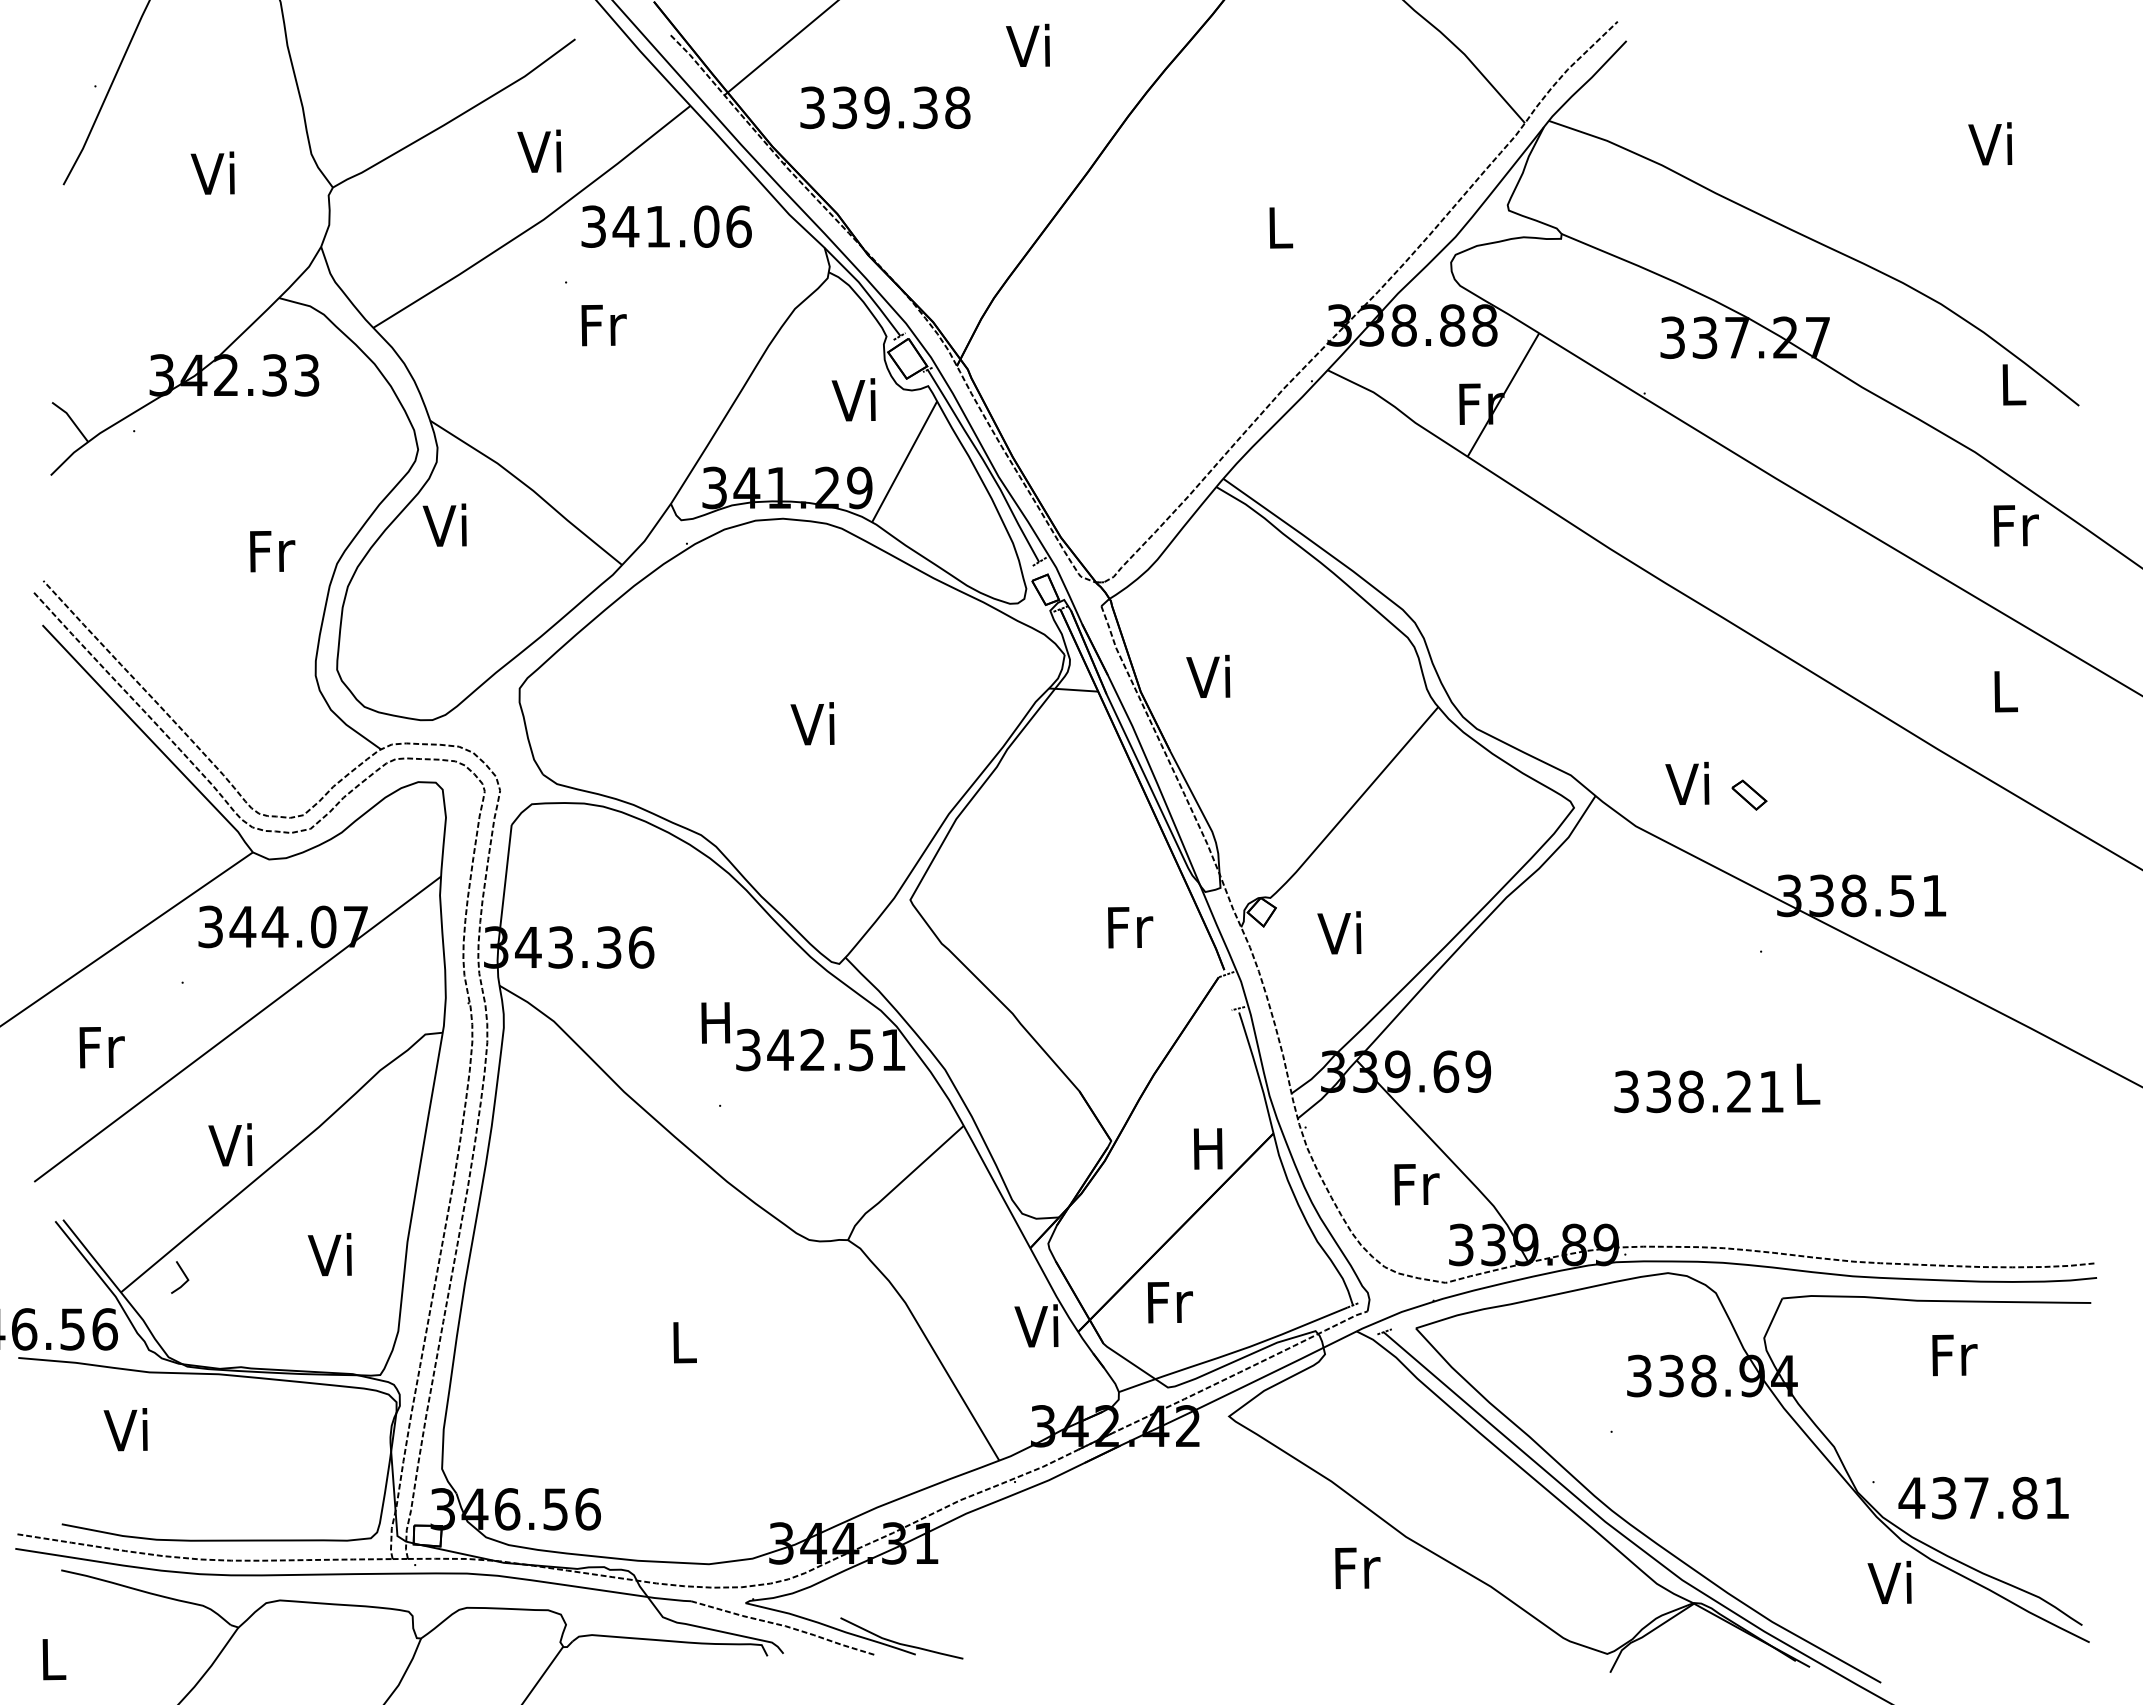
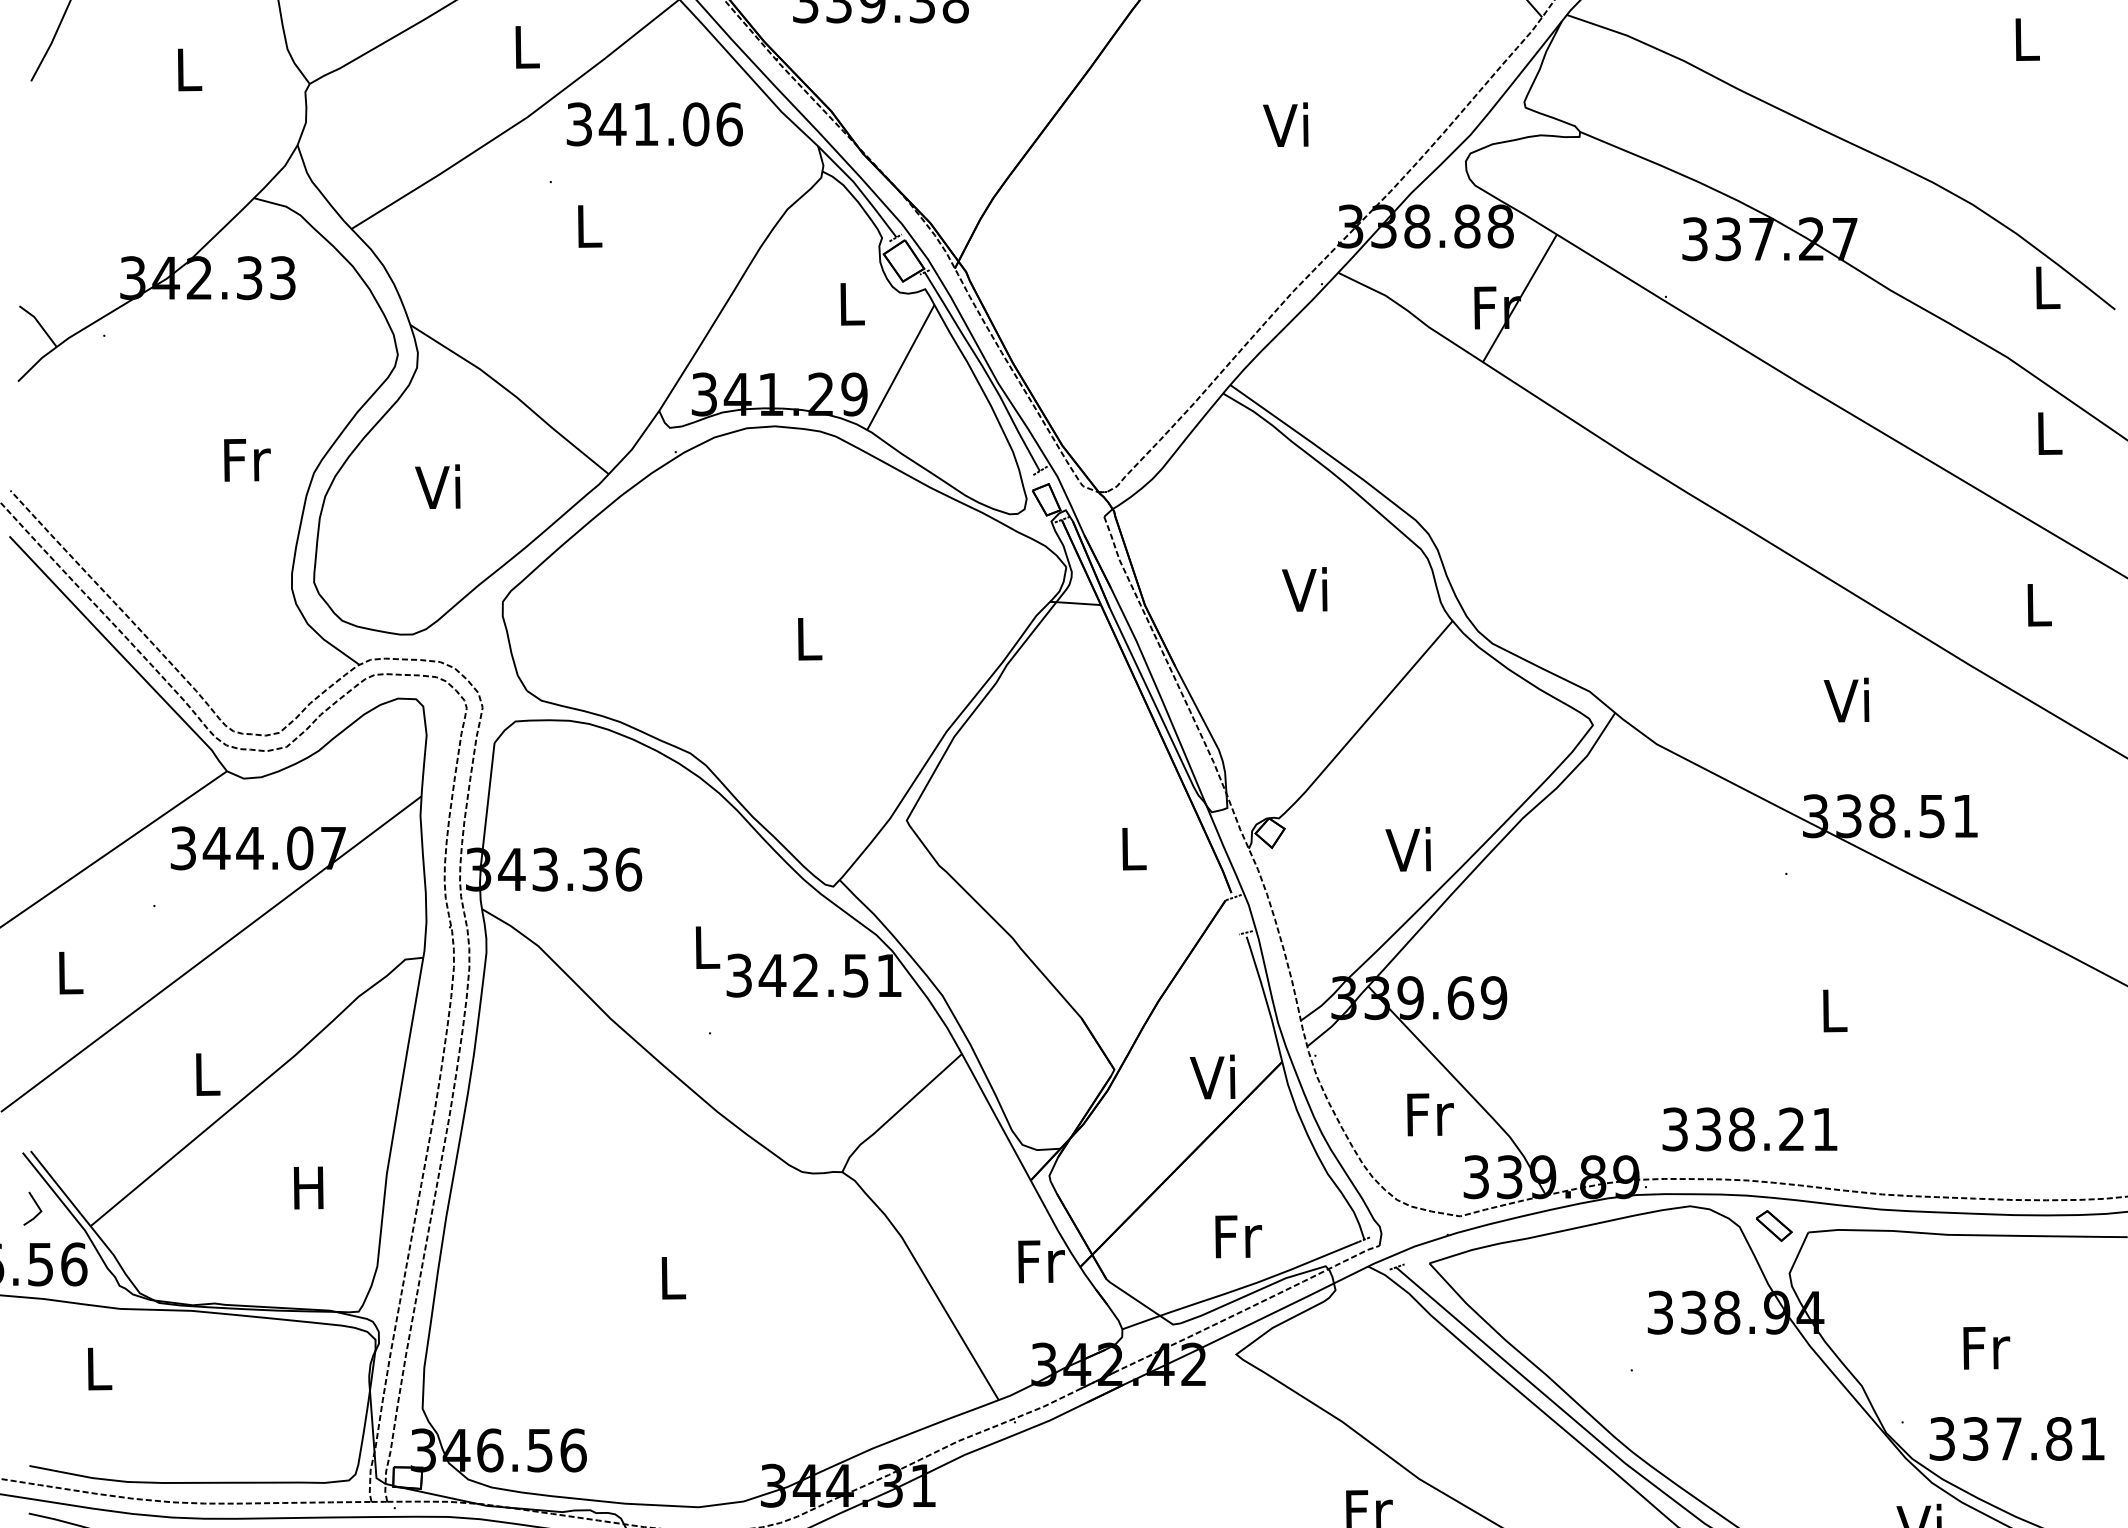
text: (1990, 143) -> (2023, 38), Vi -> L
text: (539, 150) -> (523, 45), Vi -> L
text: (212, 172) -> (185, 68), Vi -> L
text: (1276, 226) -> (1285, 124), L -> Vi
text: (603, 325) -> (589, 226), Fr -> L
text: (853, 399) -> (847, 303), Vi -> L
text: (444, 524) -> (437, 486), moved
text: (2015, 525) -> (2049, 433), Fr -> L
text: (1208, 675) -> (1304, 588), moved
text: (812, 723) -> (805, 638), Vi -> L
text: (1687, 782) -> (1846, 699), moved
part: (1749, 794) -> (1774, 1225), moved
text: (1130, 927) -> (1134, 848), Fr -> L
text: (1339, 932) -> (1408, 848), moved
text: (715, 1022) -> (705, 947), H -> L
text: (101, 1047) -> (70, 973), Fr -> L
text: (1698, 1091) -> (1749, 1129), moved
text: (230, 1144) -> (203, 1073), Vi -> L
text: (1206, 1147) -> (1212, 1076), H -> Vi
text: (329, 1254) -> (306, 1187), Vi -> H
line: (183, 1274) -> (36, 1205), moved
text: (1169, 1302) -> (1237, 1236), moved
text: (1038, 1325) -> (1039, 1260), Vi -> Fr
text: (1954, 1355) -> (1986, 1348), moved
text: (125, 1429) -> (95, 1367), Vi -> L
text: (1911, 1497) -> (1941, 1438), 437.81 -> 337.81

